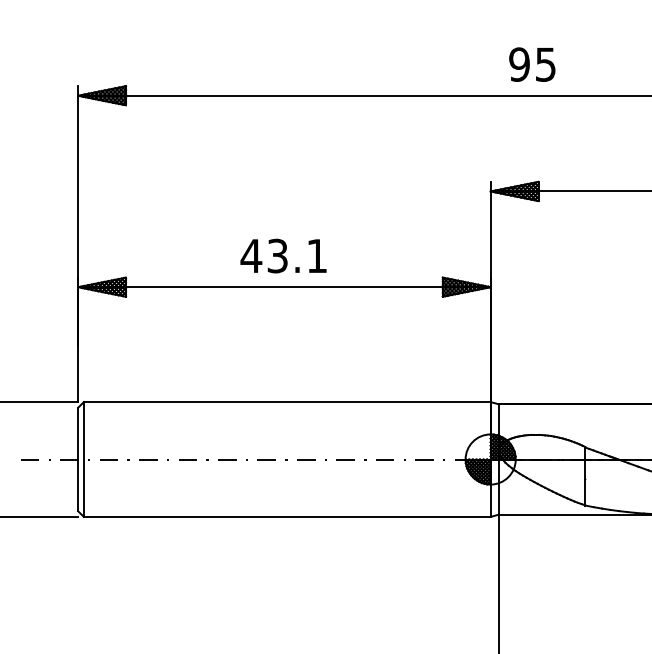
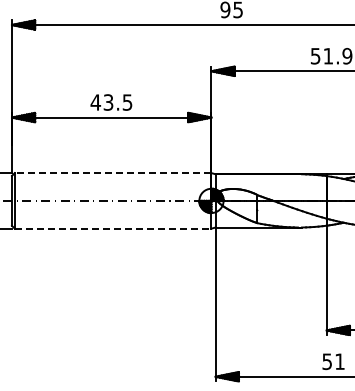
text: (316, 256) -> (127, 102), 43.1 -> 43.5
line: (285, 402) -> (112, 173), solid -> dashed
line: (288, 516) -> (113, 228), solid -> dashed

